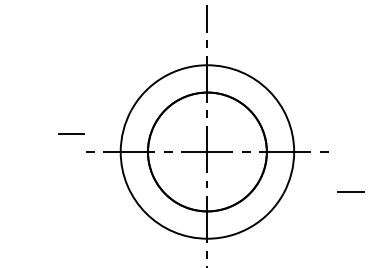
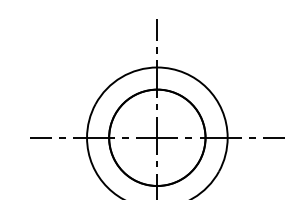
line: (71, 133) -> (40, 137), moved
line: (350, 191) -> (273, 137), moved

